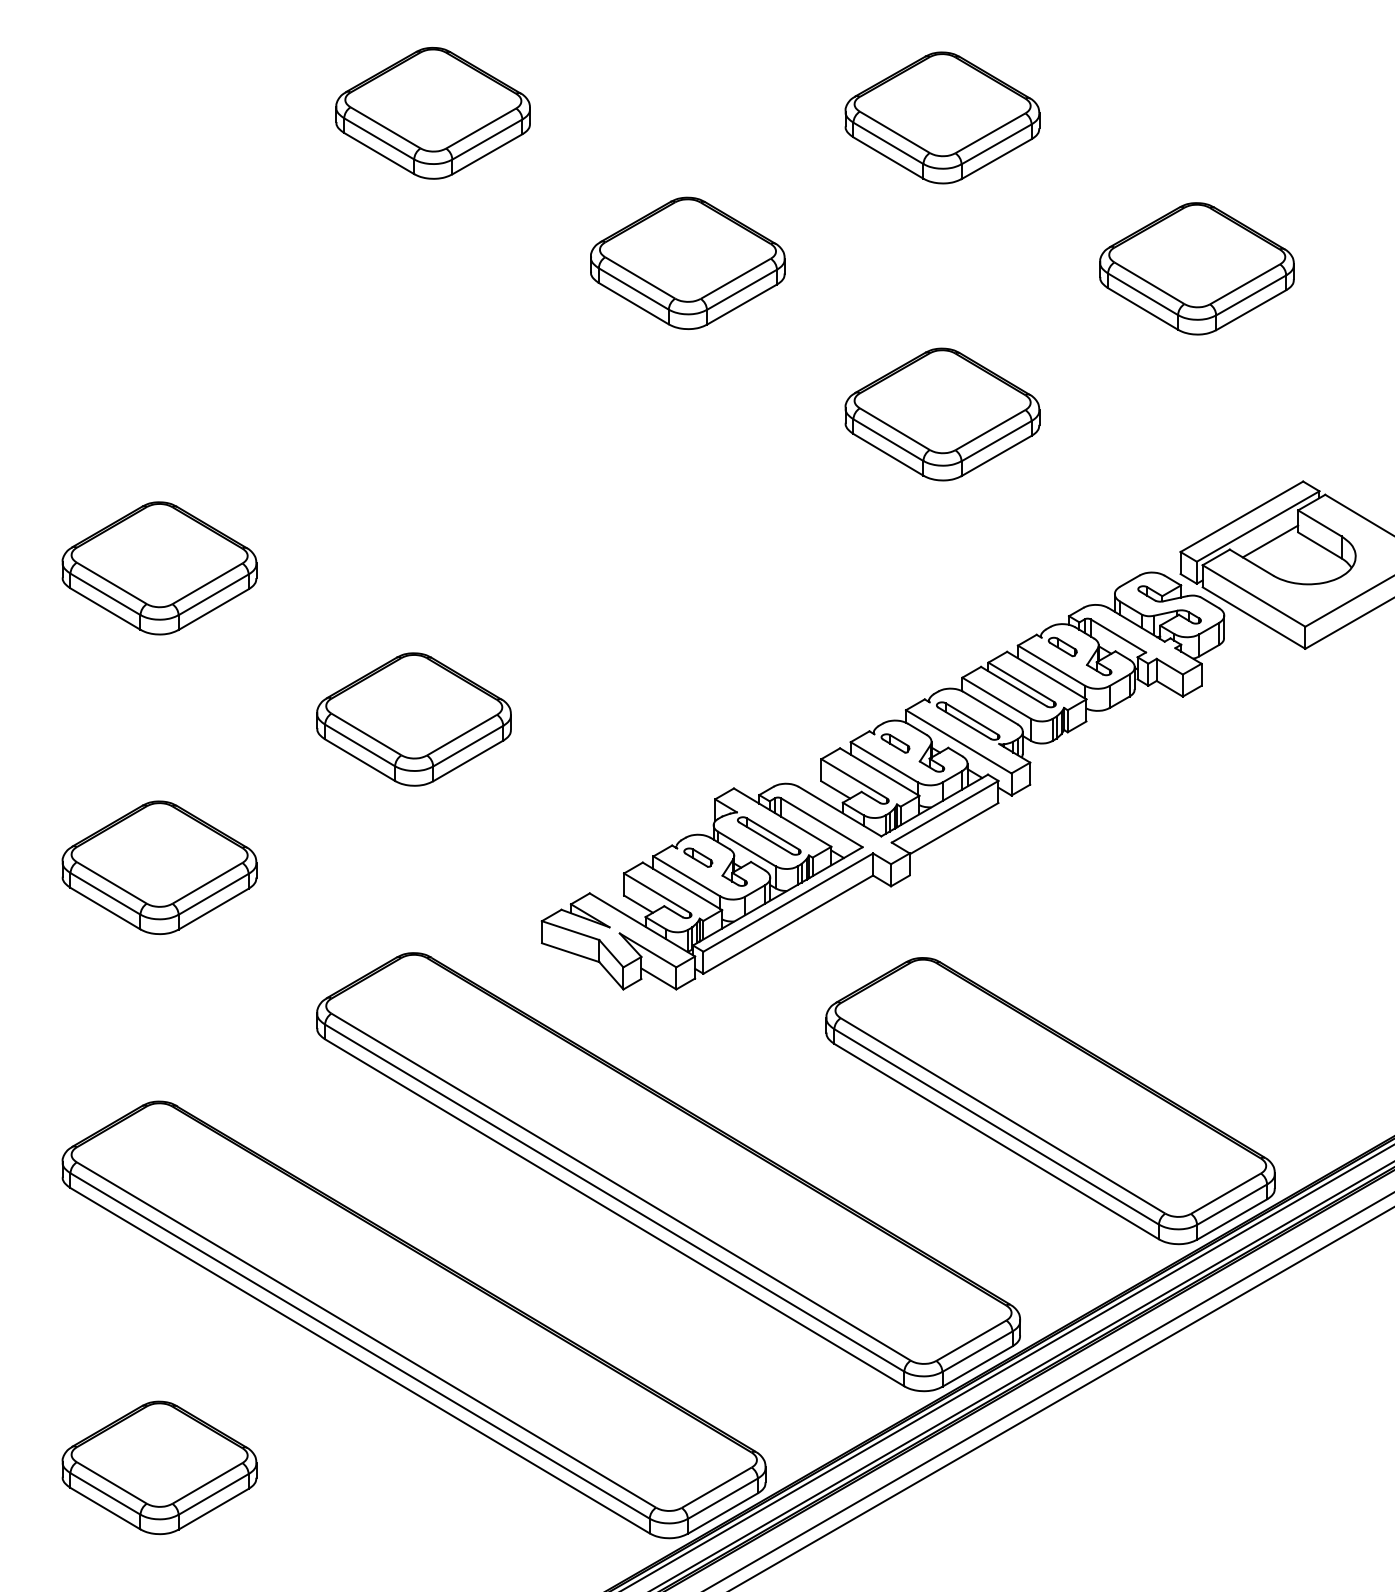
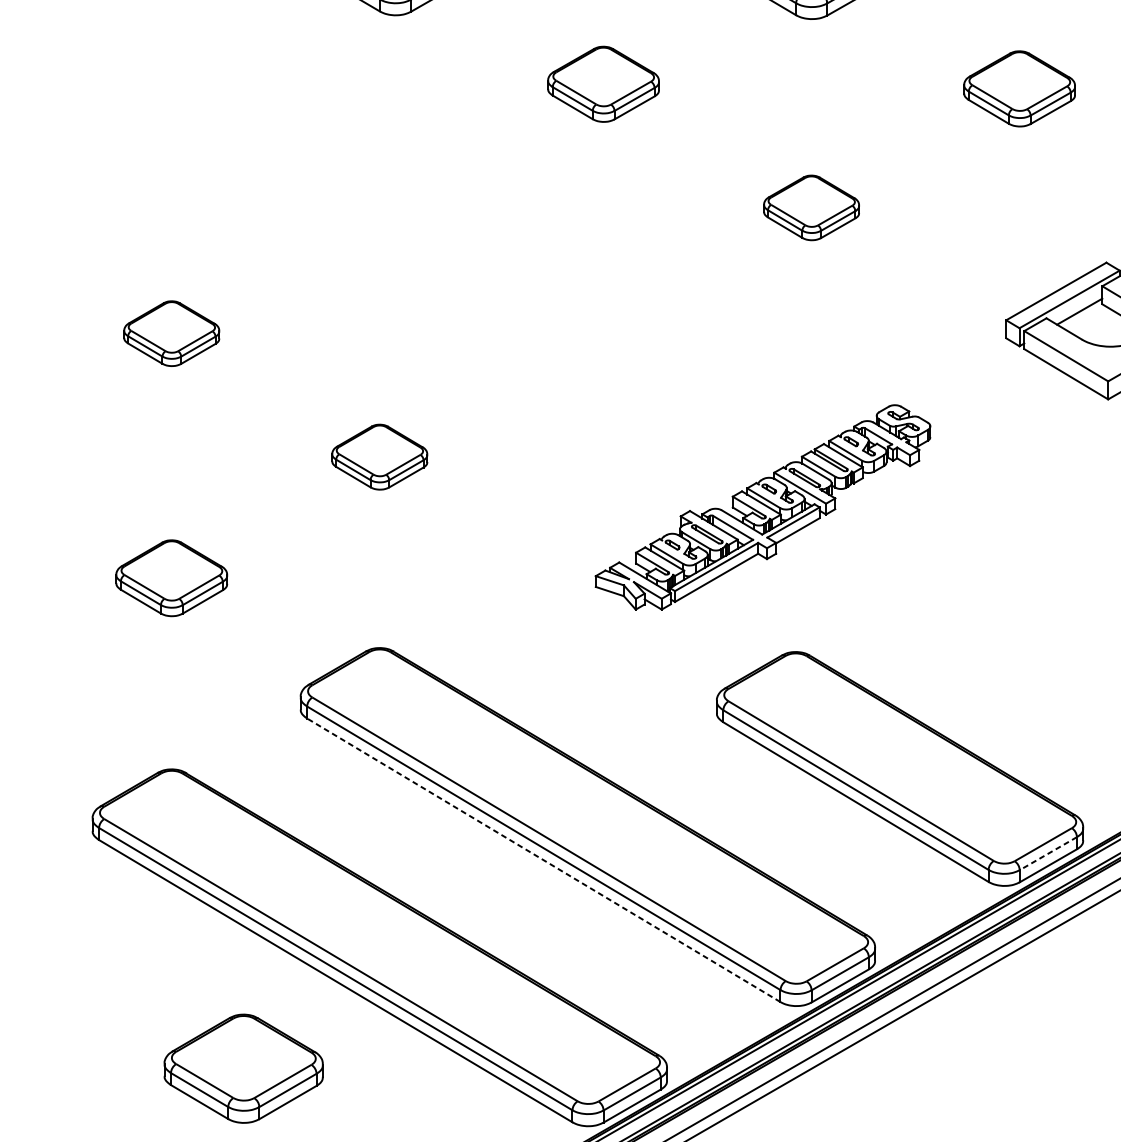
part: (687, 262) -> (603, 83), size x0.7
part: (1196, 268) -> (1019, 88), size x0.7
part: (942, 414) -> (811, 207), size x0.6
part: (159, 568) -> (171, 333), size x0.6
part: (413, 719) -> (379, 457), size x0.6
part: (882, 780) -> (762, 507), size x0.6
part: (159, 867) -> (171, 578), size x0.7
line: (1231, 1204) -> (1047, 853), solid -> dashed
line: (614, 1212) -> (543, 860), solid -> dashed
part: (159, 1467) -> (243, 1068), moved

